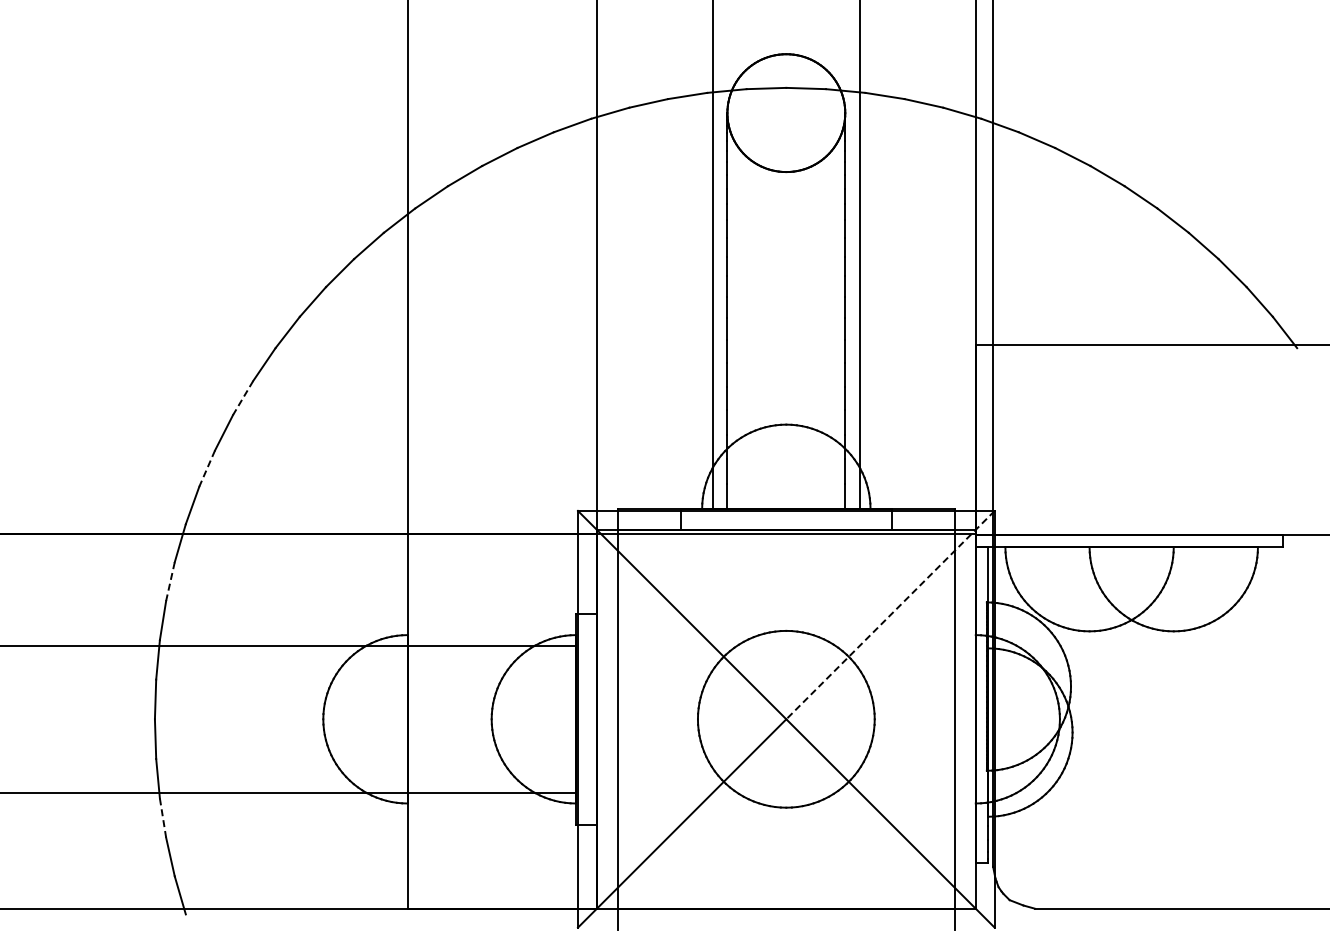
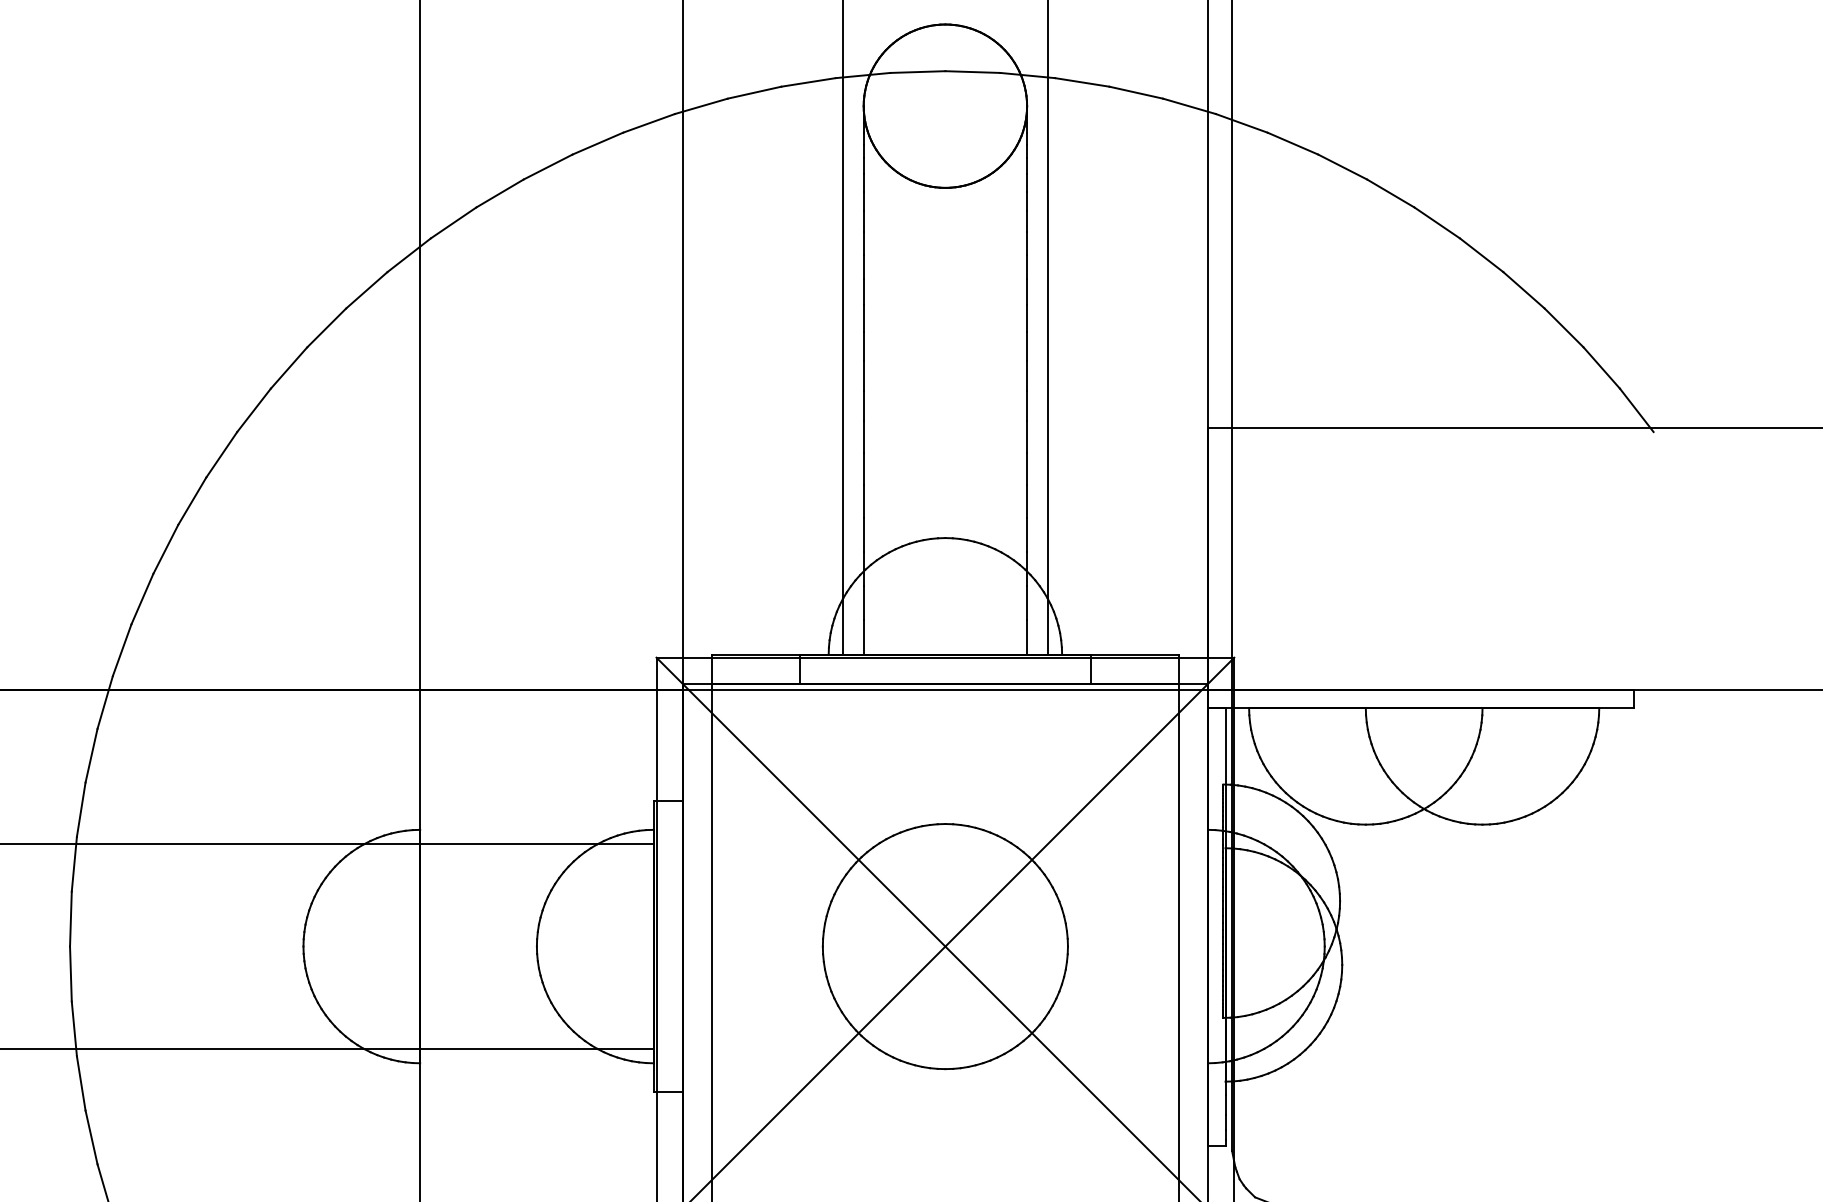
line: (243, 398) -> (192, 501), dashed -> solid
line: (207, 468) -> (142, 598), dashed -> solid
line: (170, 581) -> (91, 755), dashed -> solid
line: (890, 615) -> (1089, 802), dashed -> solid
line: (163, 818) -> (81, 1084), dashed -> solid

